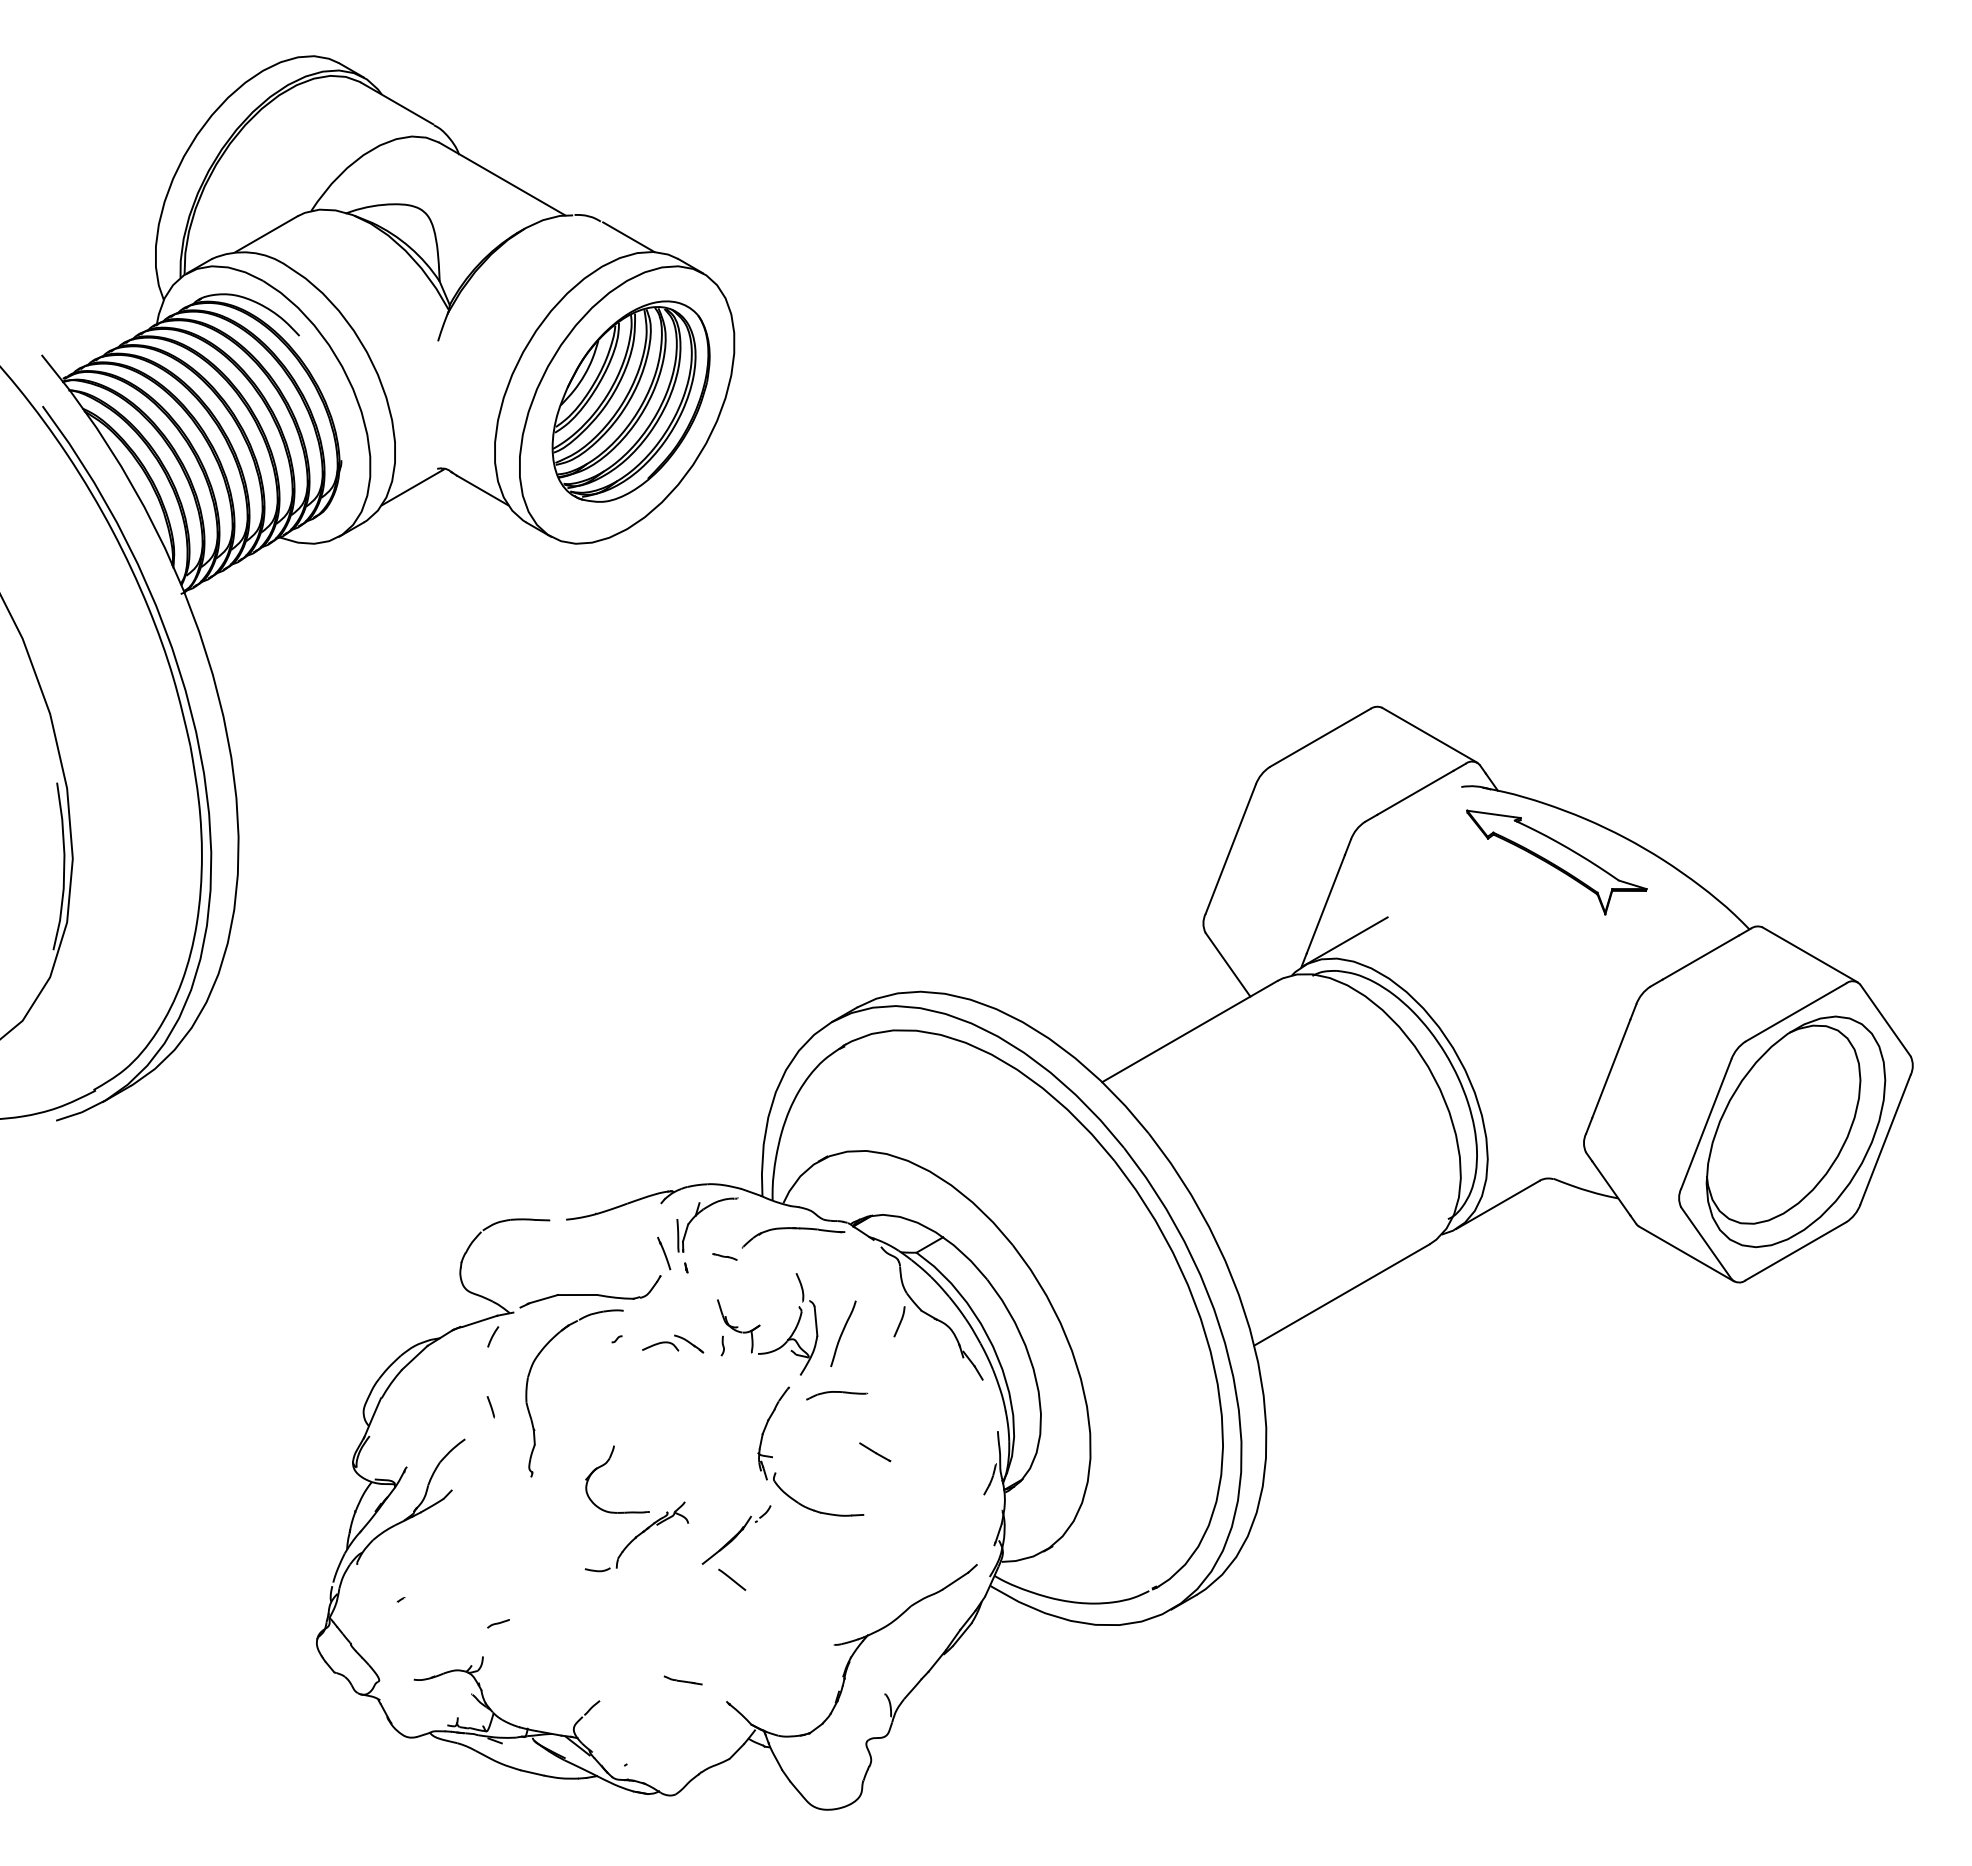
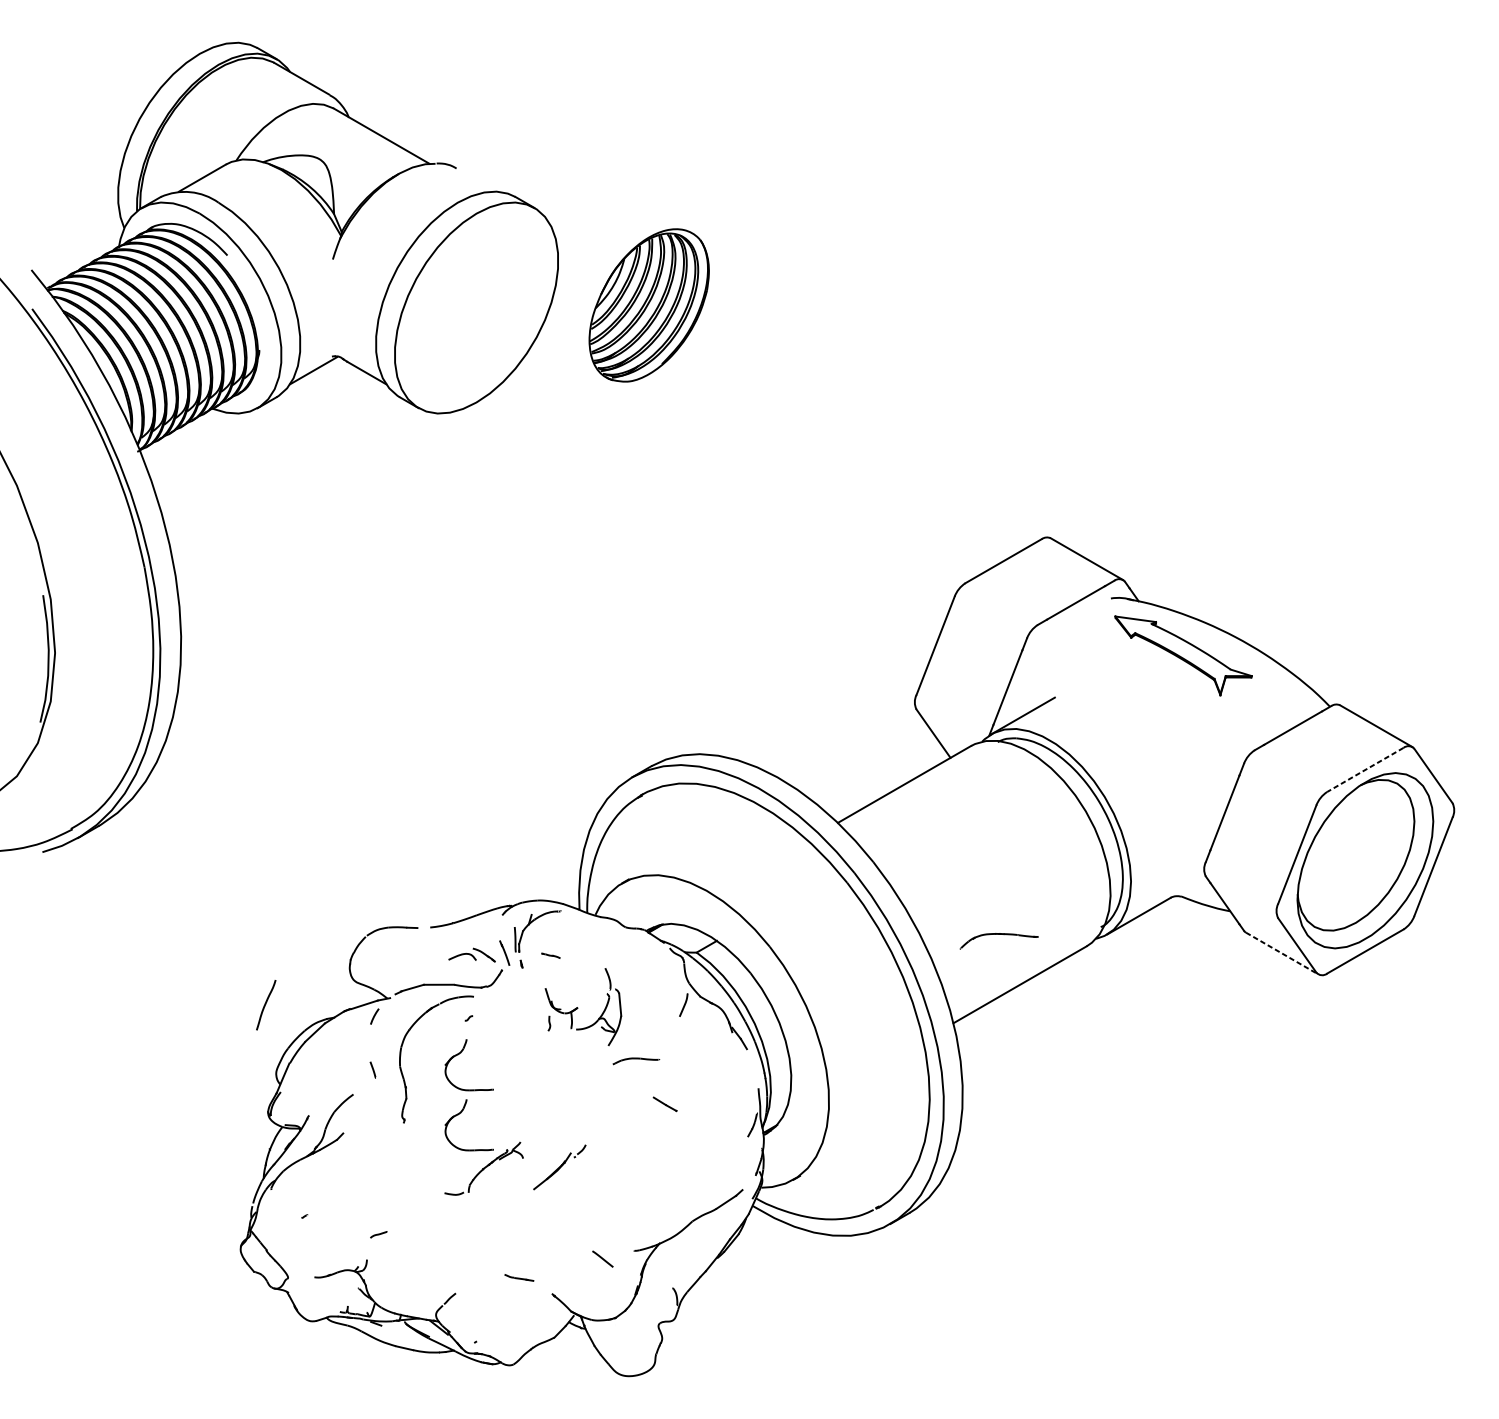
line: (628, 237) -> (477, 180), removed
part: (630, 401) -> (648, 305), moved
line: (1795, 1012) -> (1365, 769), solid -> dashed
part: (793, 1229) -> (999, 934), moved
line: (1686, 1253) -> (1282, 953), solid -> dashed
curve: (843, 1332) -> (266, 1004), moved
part: (673, 1343) -> (472, 954), moved
part: (607, 1384) -> (461, 1052), added
part: (772, 1456) -> (587, 1107), removed
line: (732, 1579) -> (603, 1258), moved

